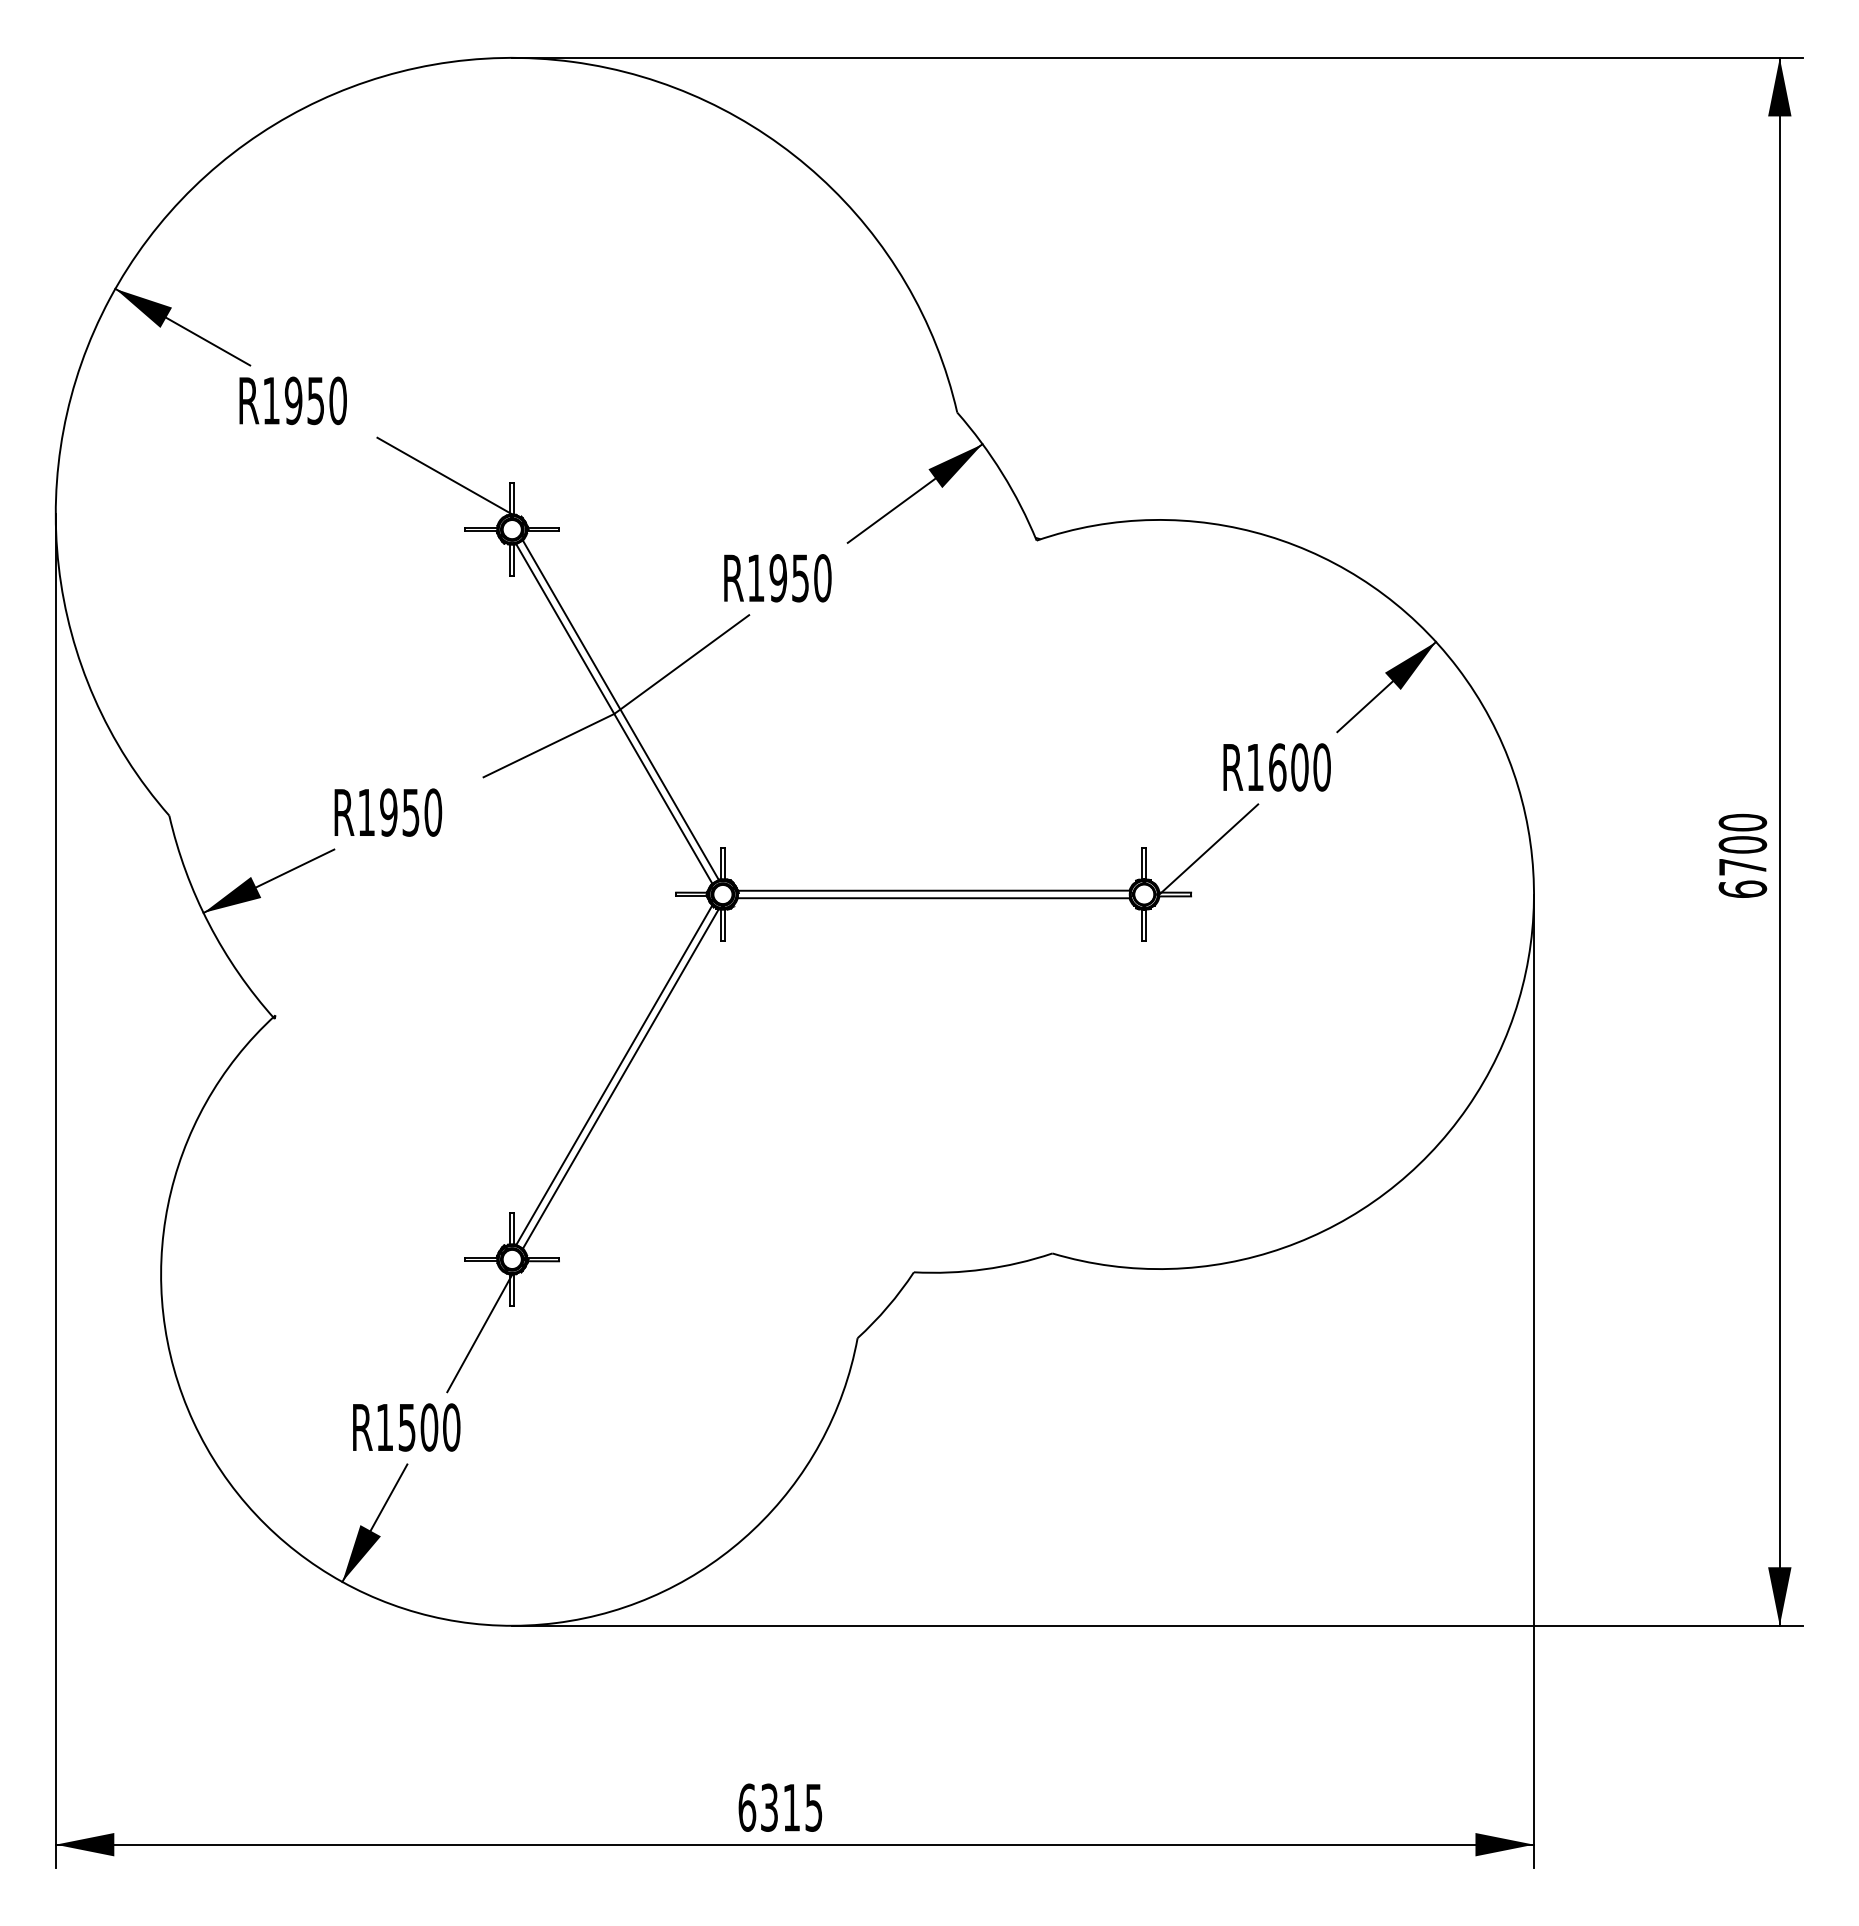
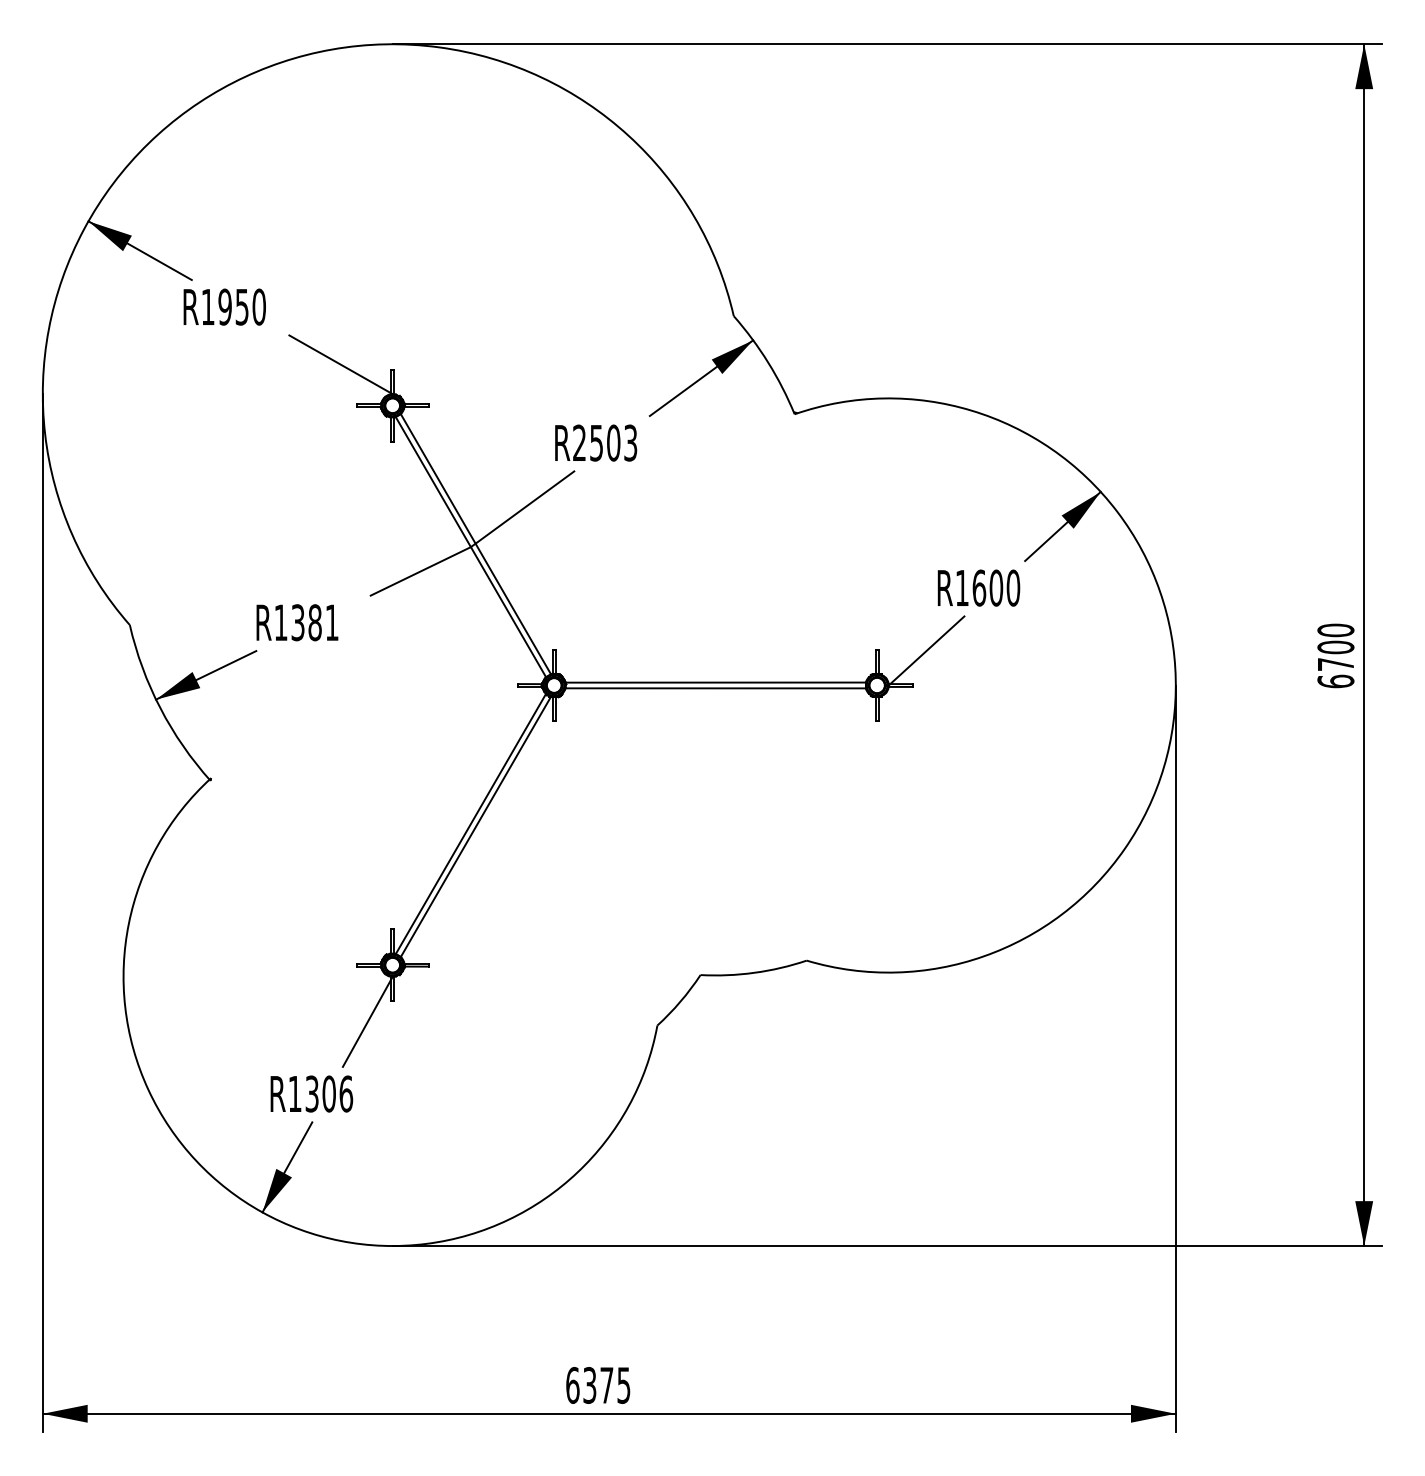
text: (789, 577) -> (605, 442), R1950 -> R2503
text: (410, 812) -> (314, 622), R1950 -> R1381
text: (429, 1426) -> (329, 1093), R1500 -> R1306
text: (791, 1807) -> (606, 1385), 6315 -> 6375

